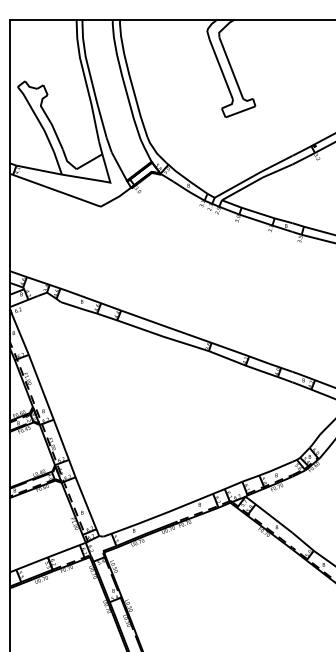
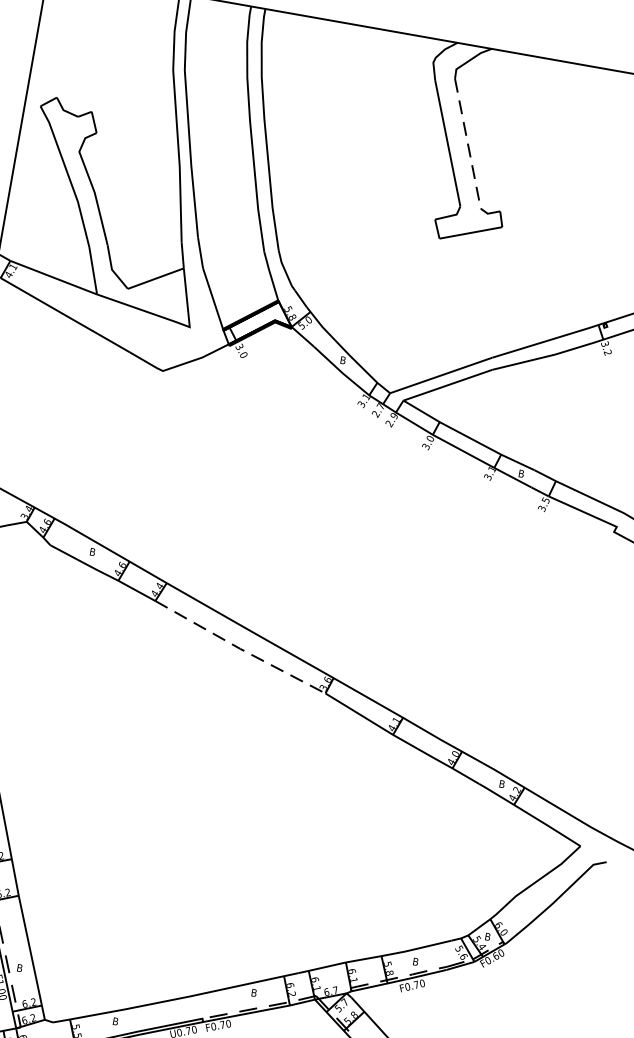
line: (231, 68) -> (468, 144), solid -> dashed
line: (163, 336) -> (240, 648), solid -> dashed

